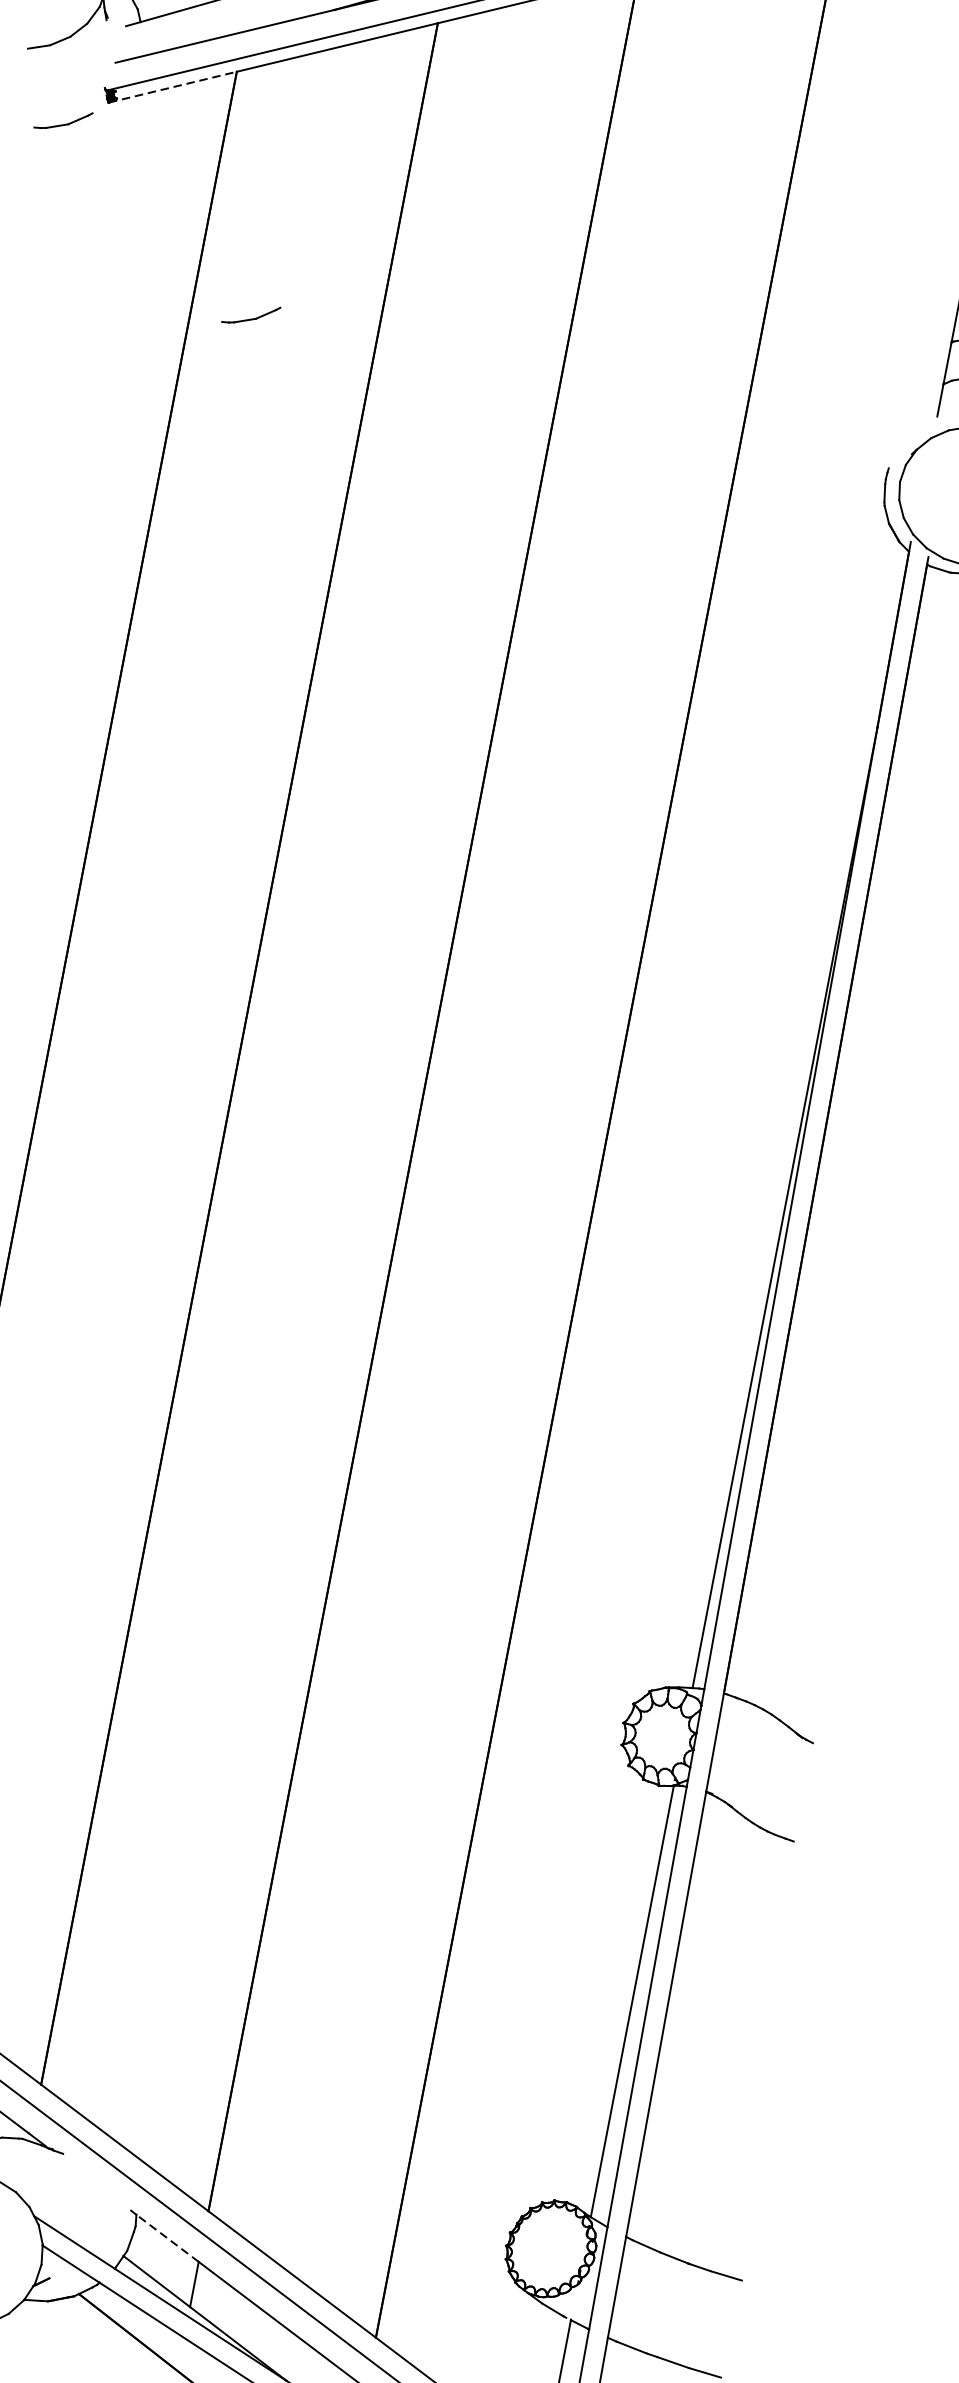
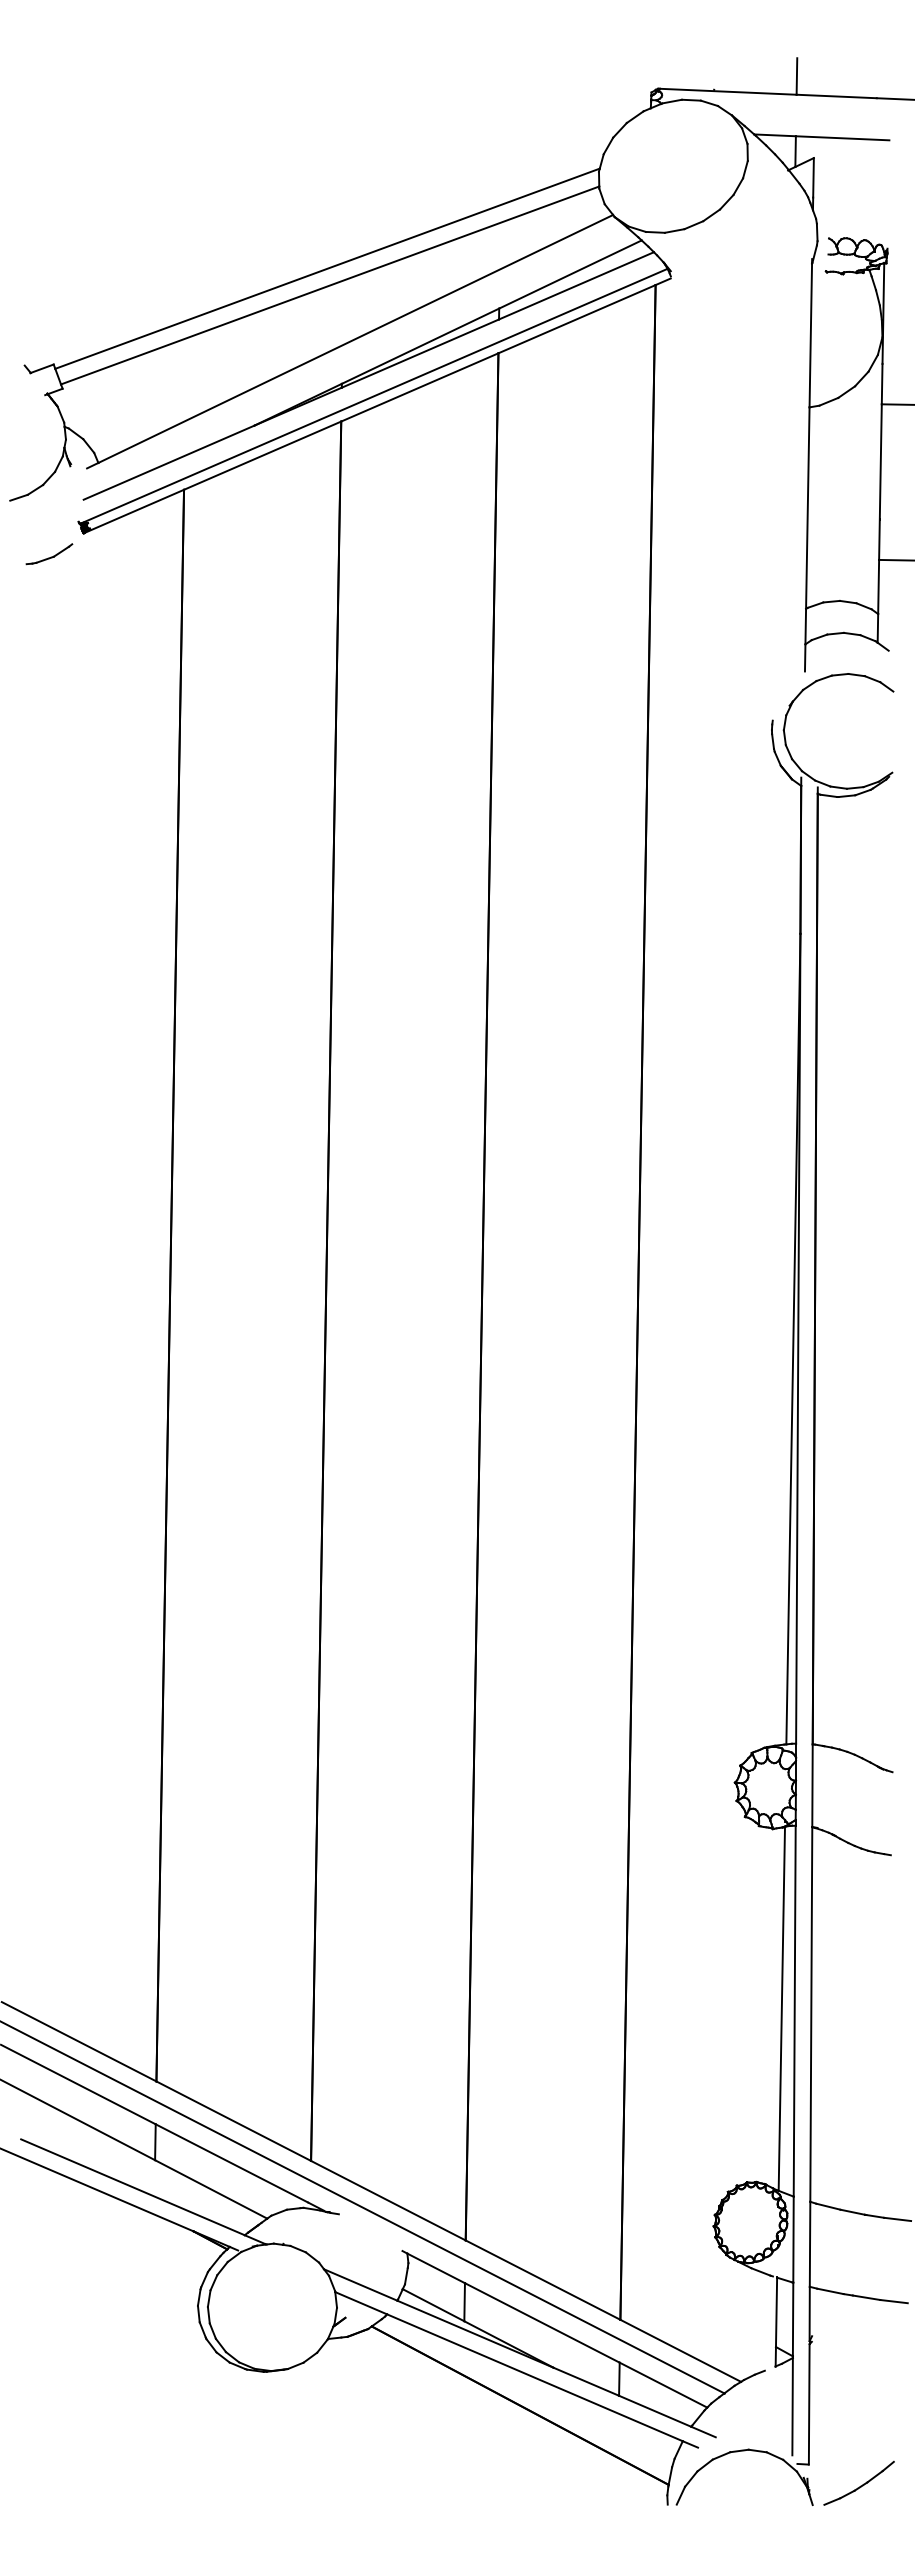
line: (173, 87) -> (134, 511), dashed -> solid
part: (251, 315) -> (230, 686), removed
line: (166, 2238) -> (435, 2268), dashed -> solid

